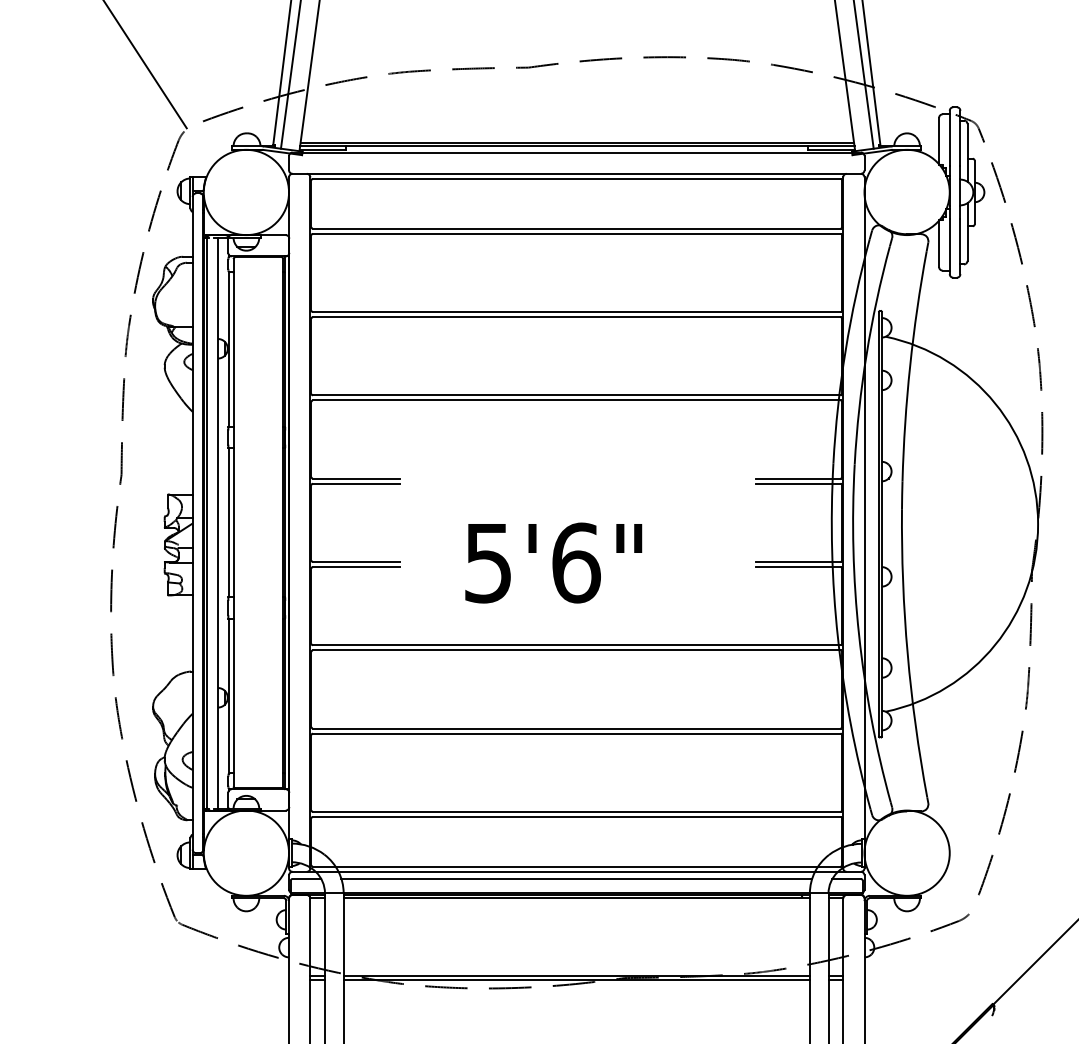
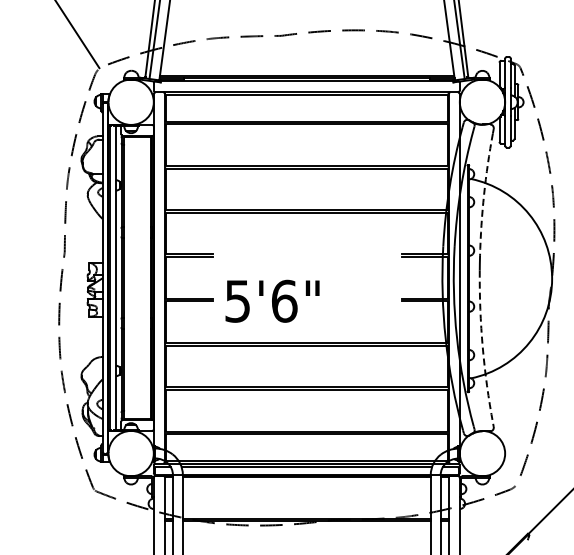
arc: (910, 365) -> (484, 194), solid -> dashed
text: (553, 561) -> (272, 300), moved
arc: (907, 653) -> (482, 347), solid -> dashed

